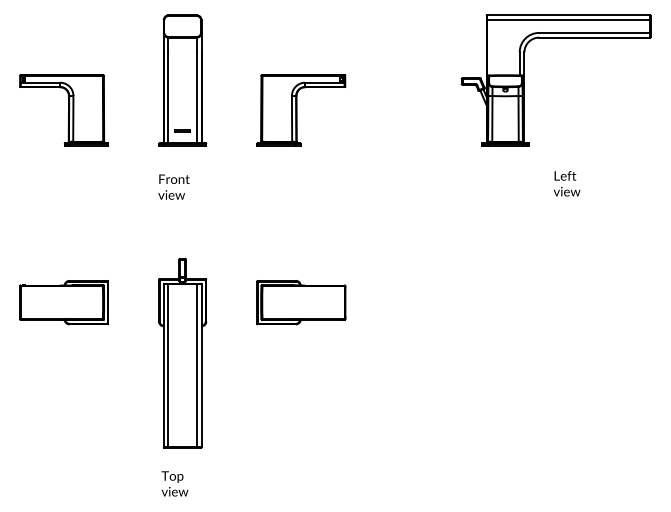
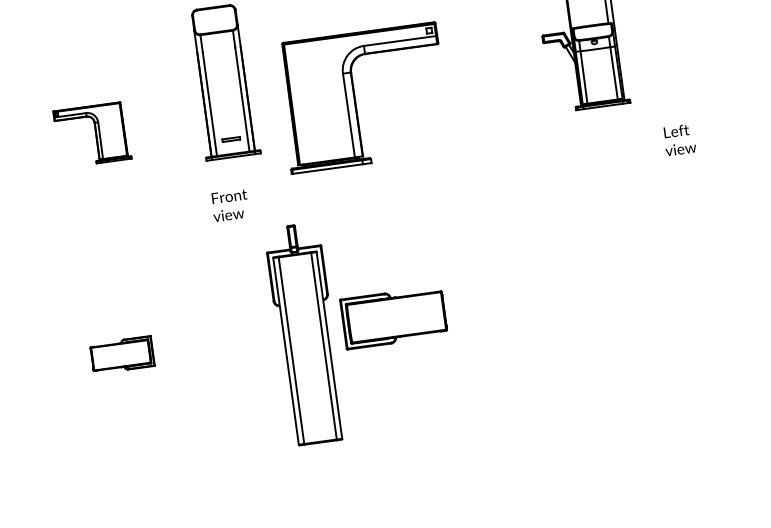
part: (63, 110) -> (91, 135), size x0.7
part: (301, 110) -> (364, 97), size x1.6
part: (63, 302) -> (121, 354), size x0.6
part: (182, 352) -> (305, 333), moved

